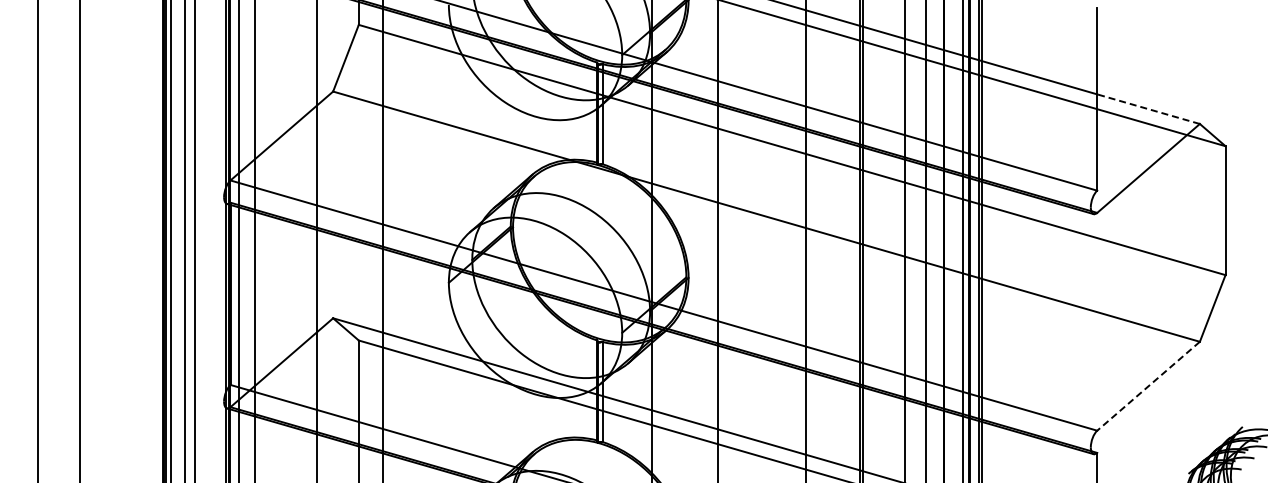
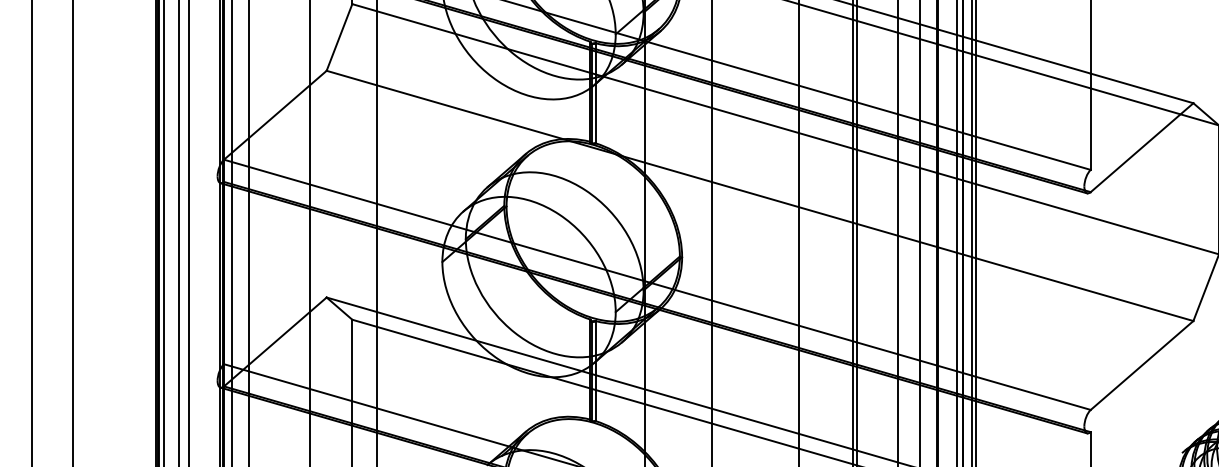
line: (1148, 109) -> (1142, 88), dashed -> solid
line: (1148, 386) -> (1142, 365), dashed -> solid

